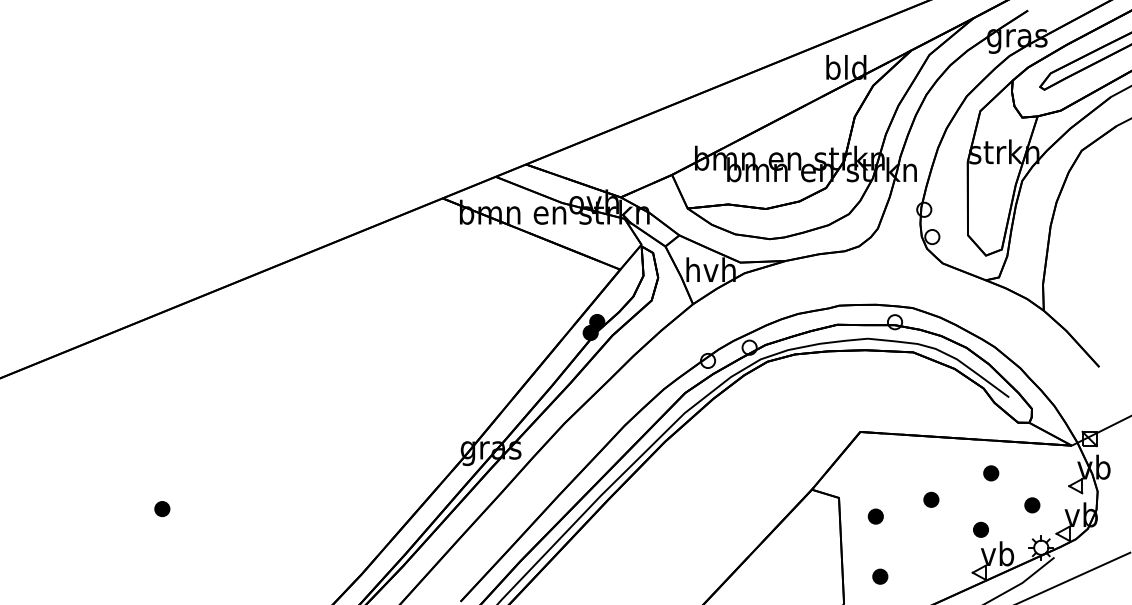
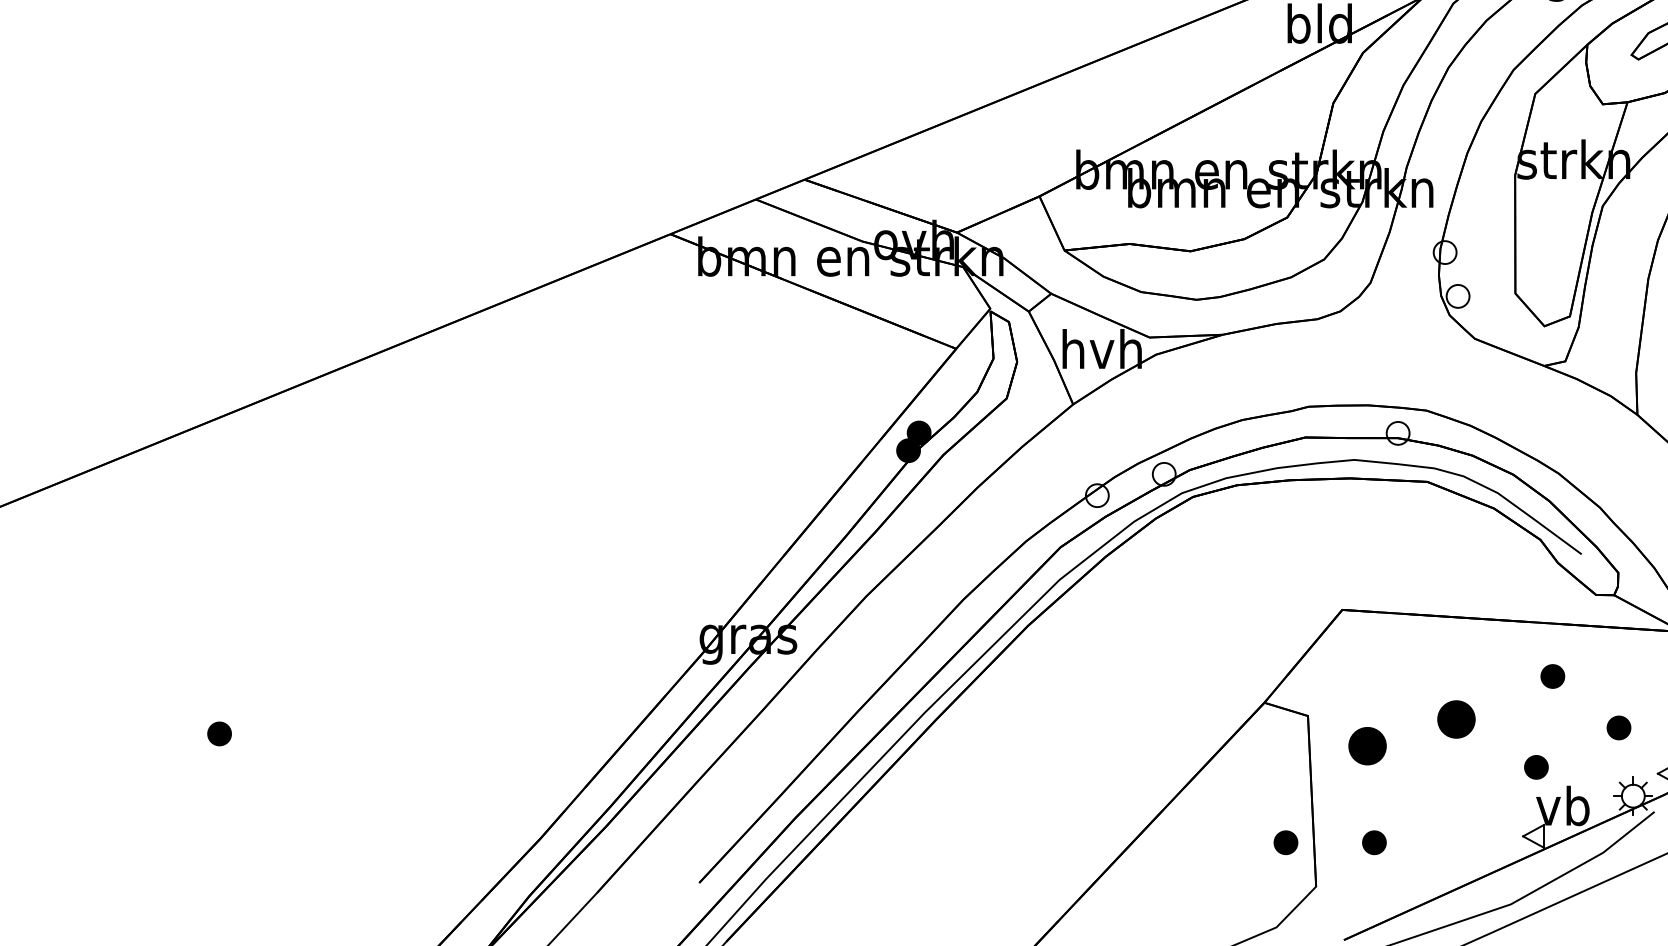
part: (931, 499) -> (1456, 718), size x1.6
part: (875, 516) -> (1366, 745), size x1.6
part: (825, 576) -> (1286, 842), added

